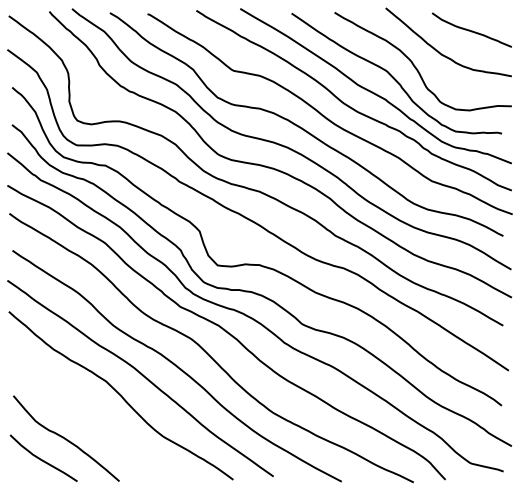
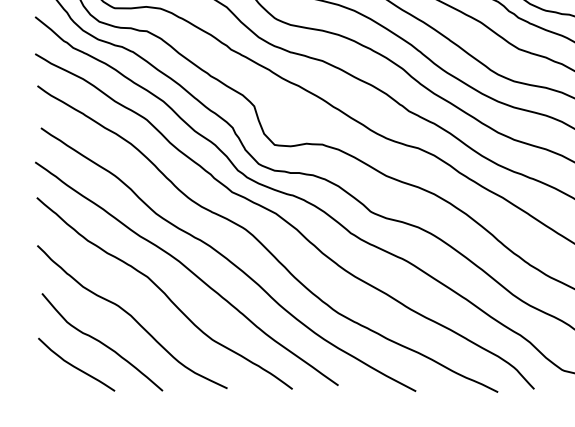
curve: (92, 416) -> (132, 317), added

